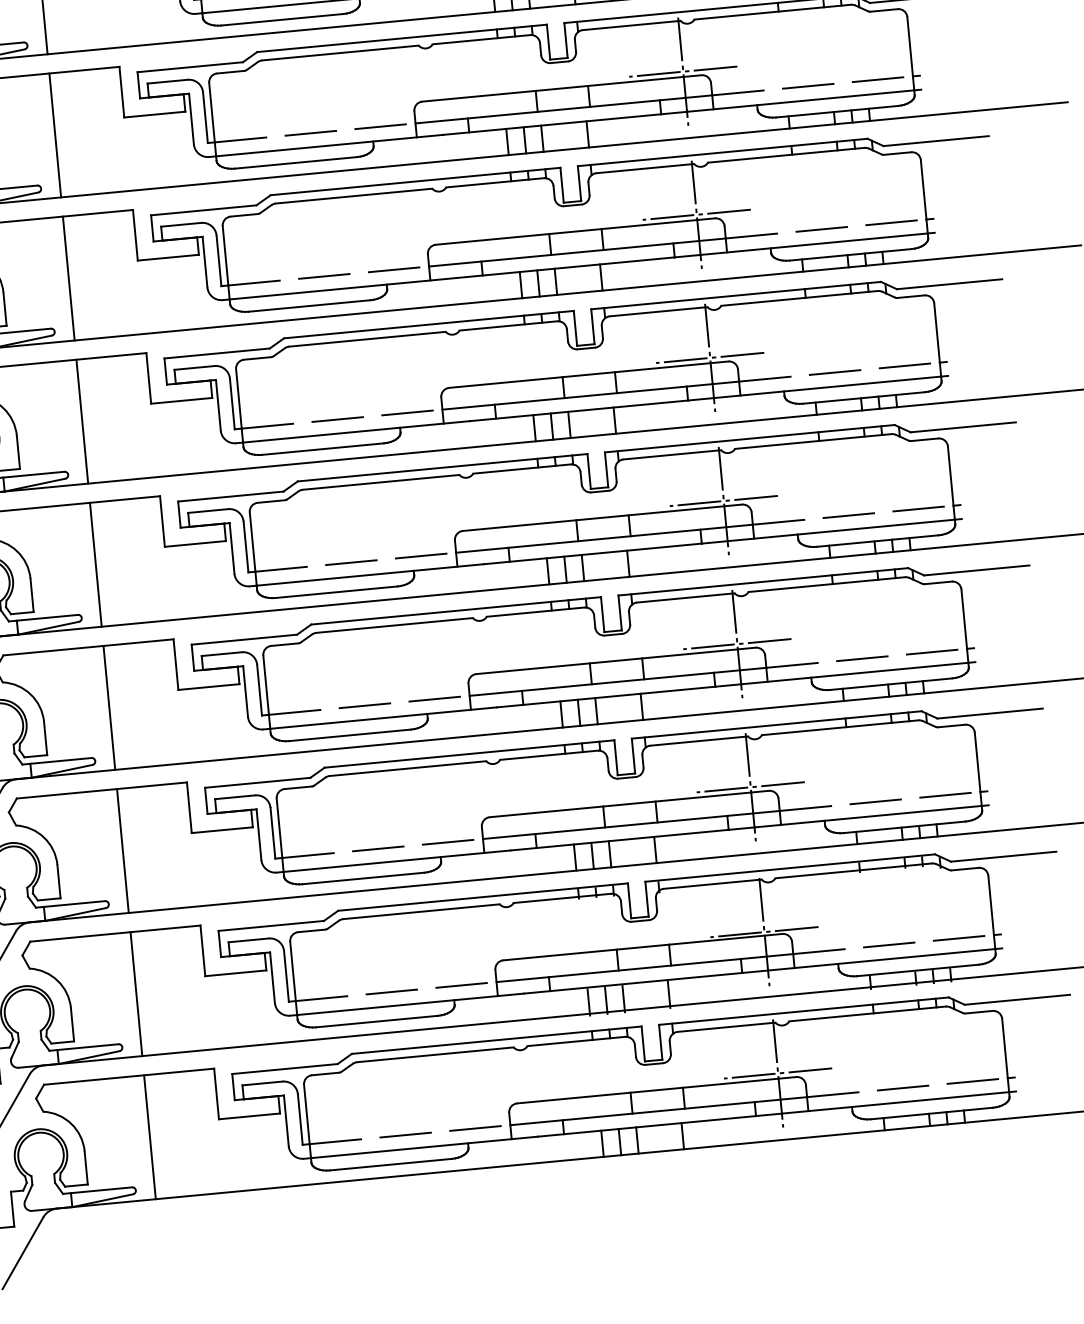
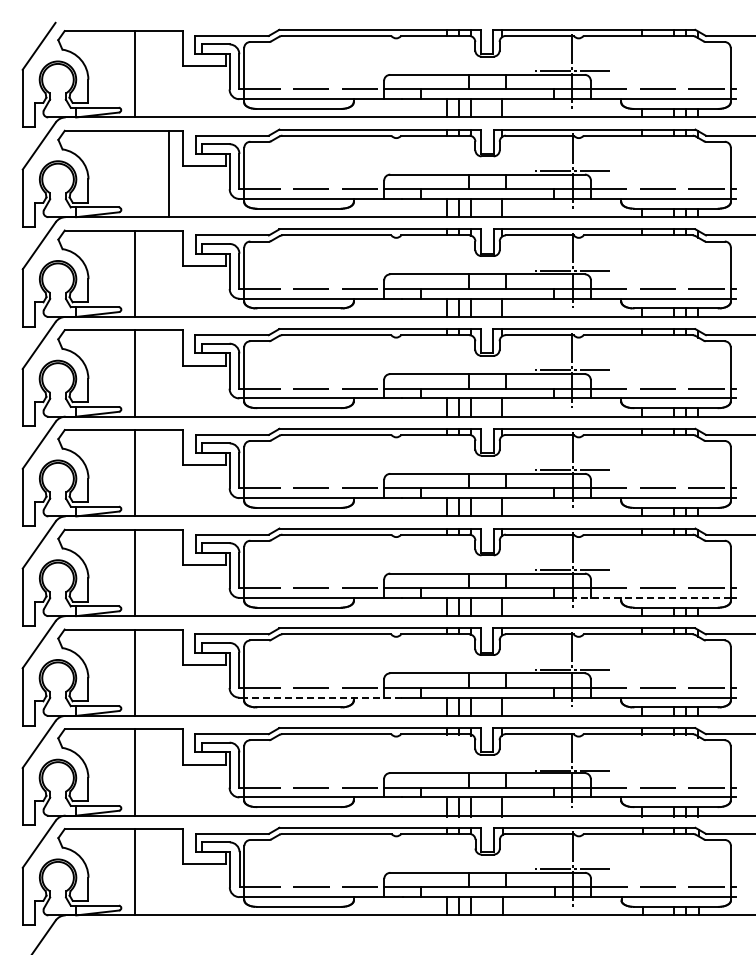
line: (55, 134) -> (168, 173), moved
line: (854, 672) -> (651, 597), solid -> dashed
line: (395, 861) -> (322, 697), solid -> dashed

